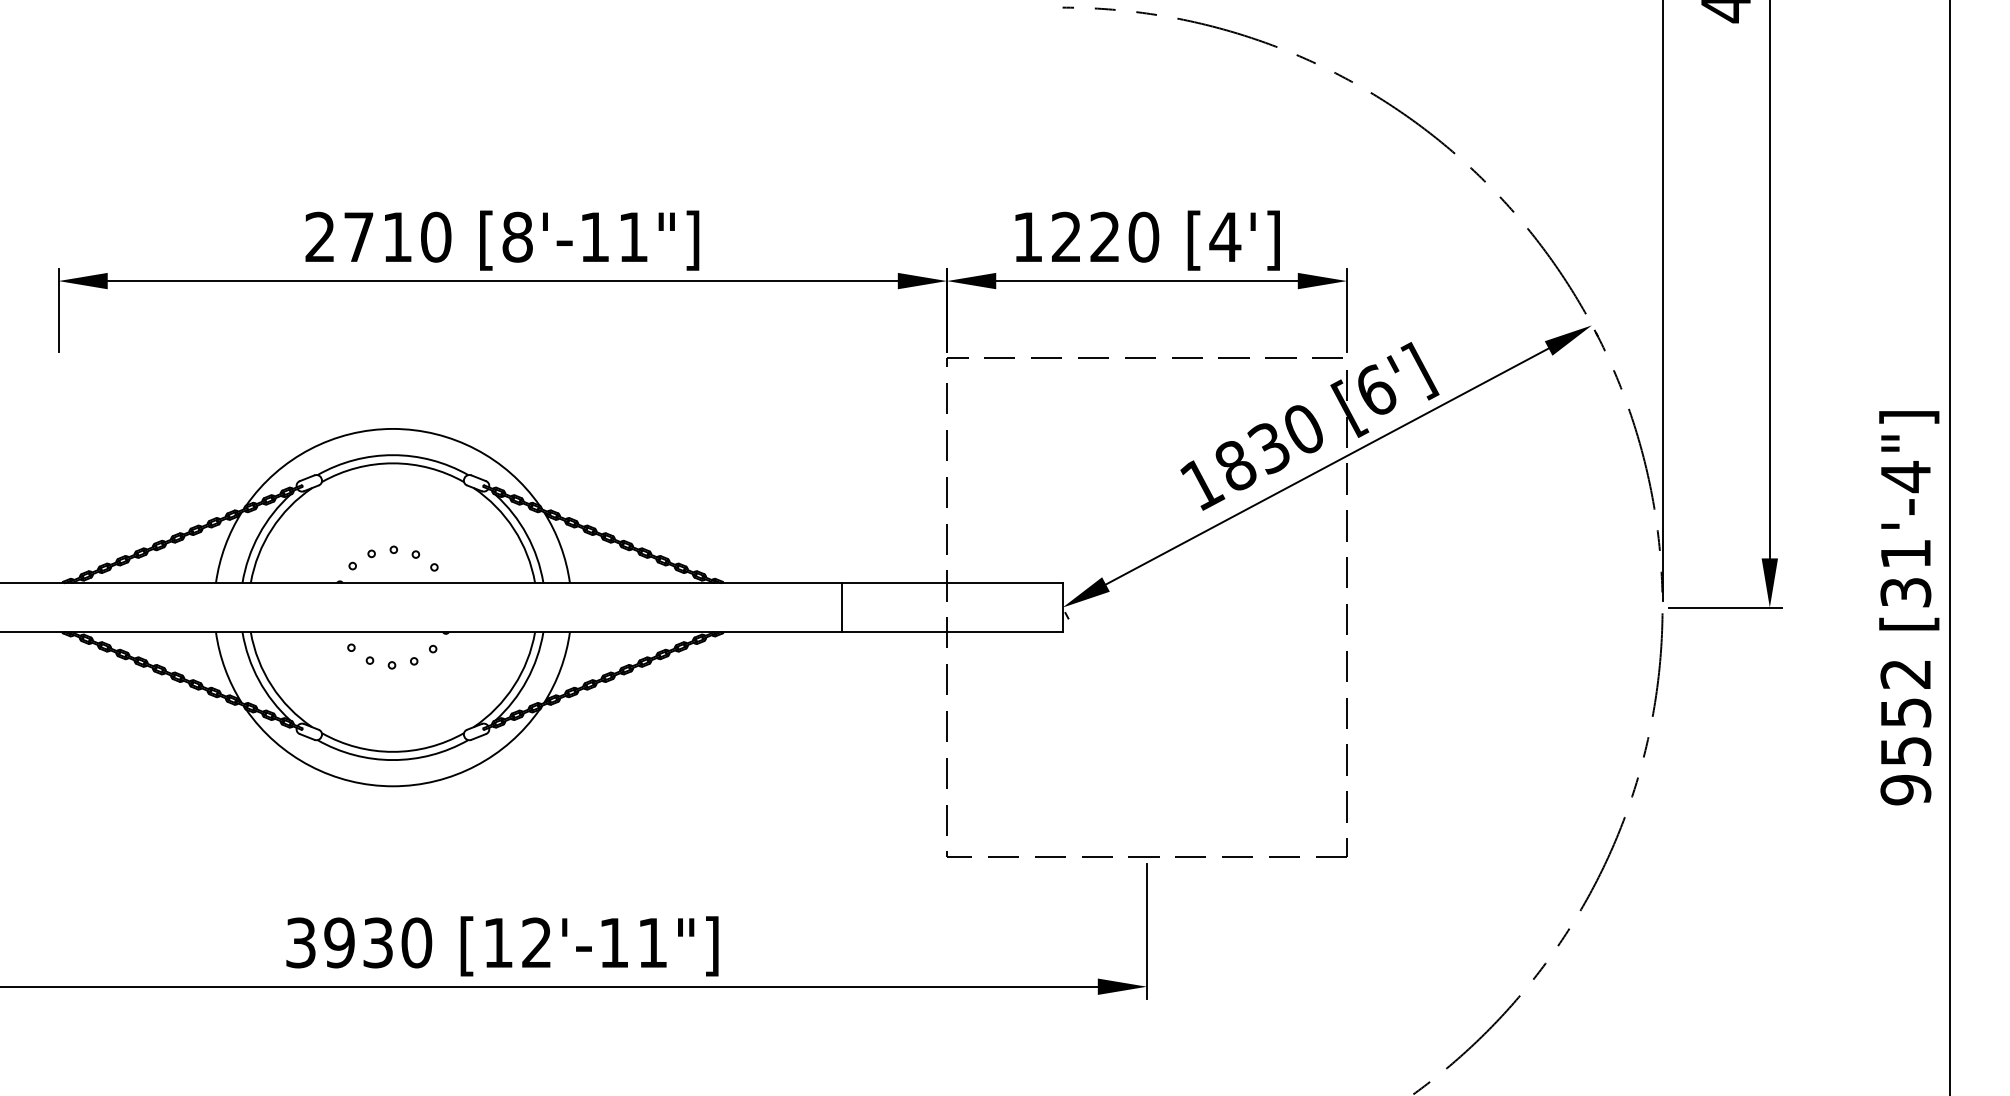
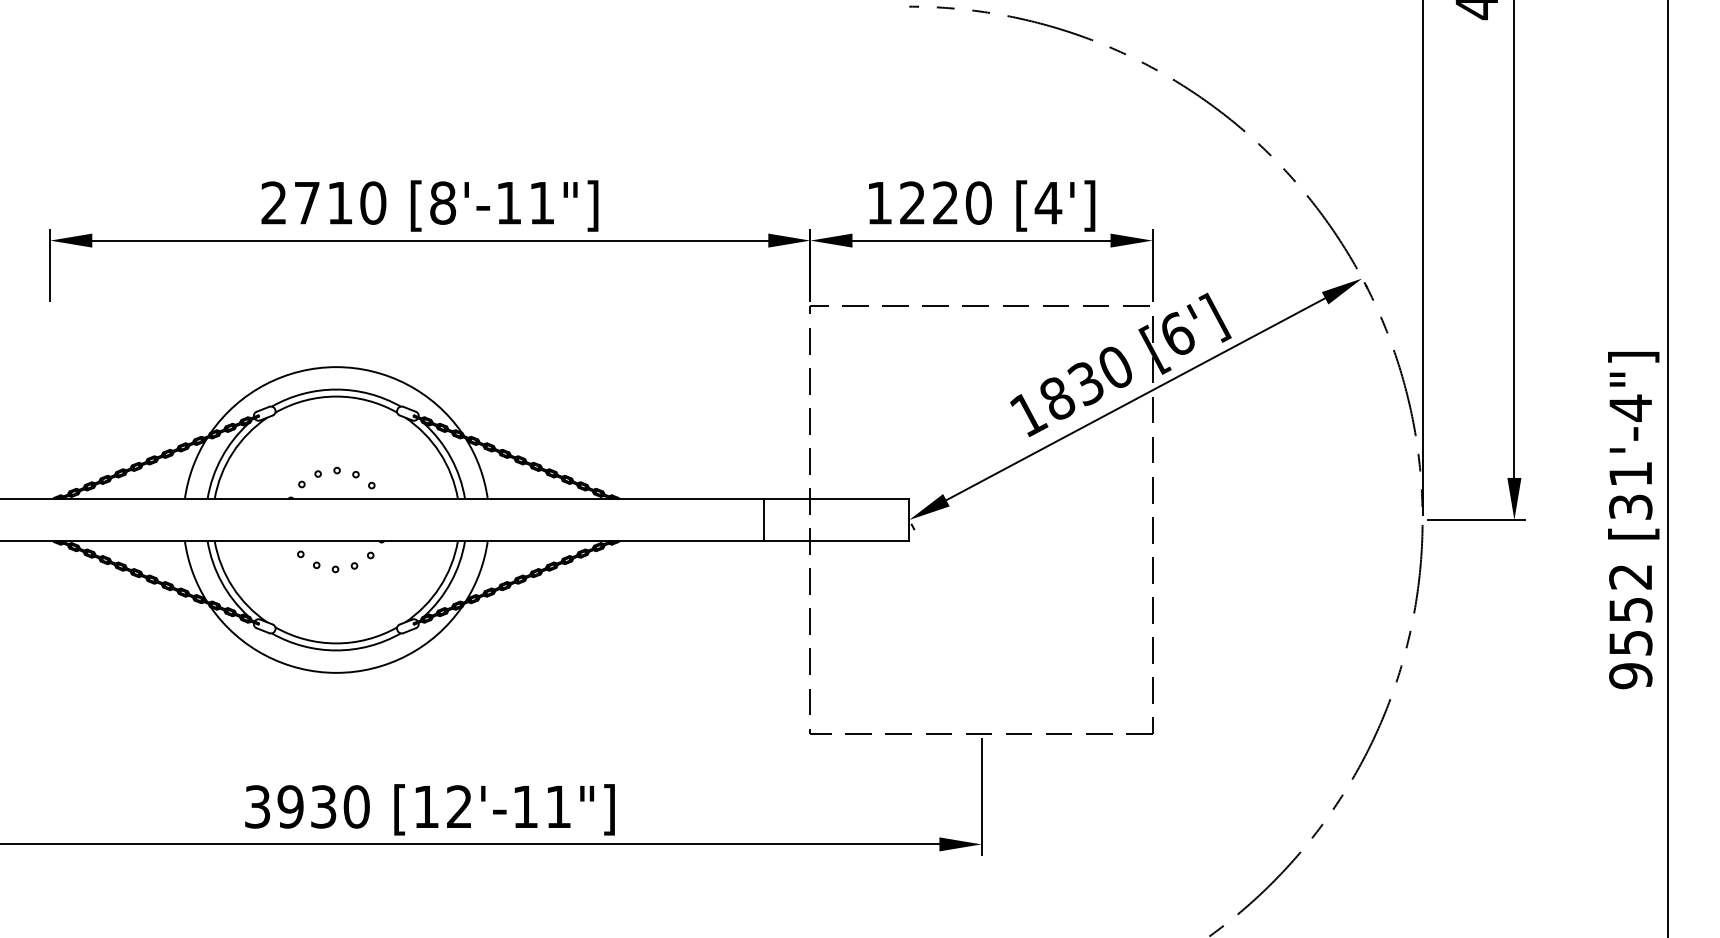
line: (841, 607) -> (763, 519), moved

